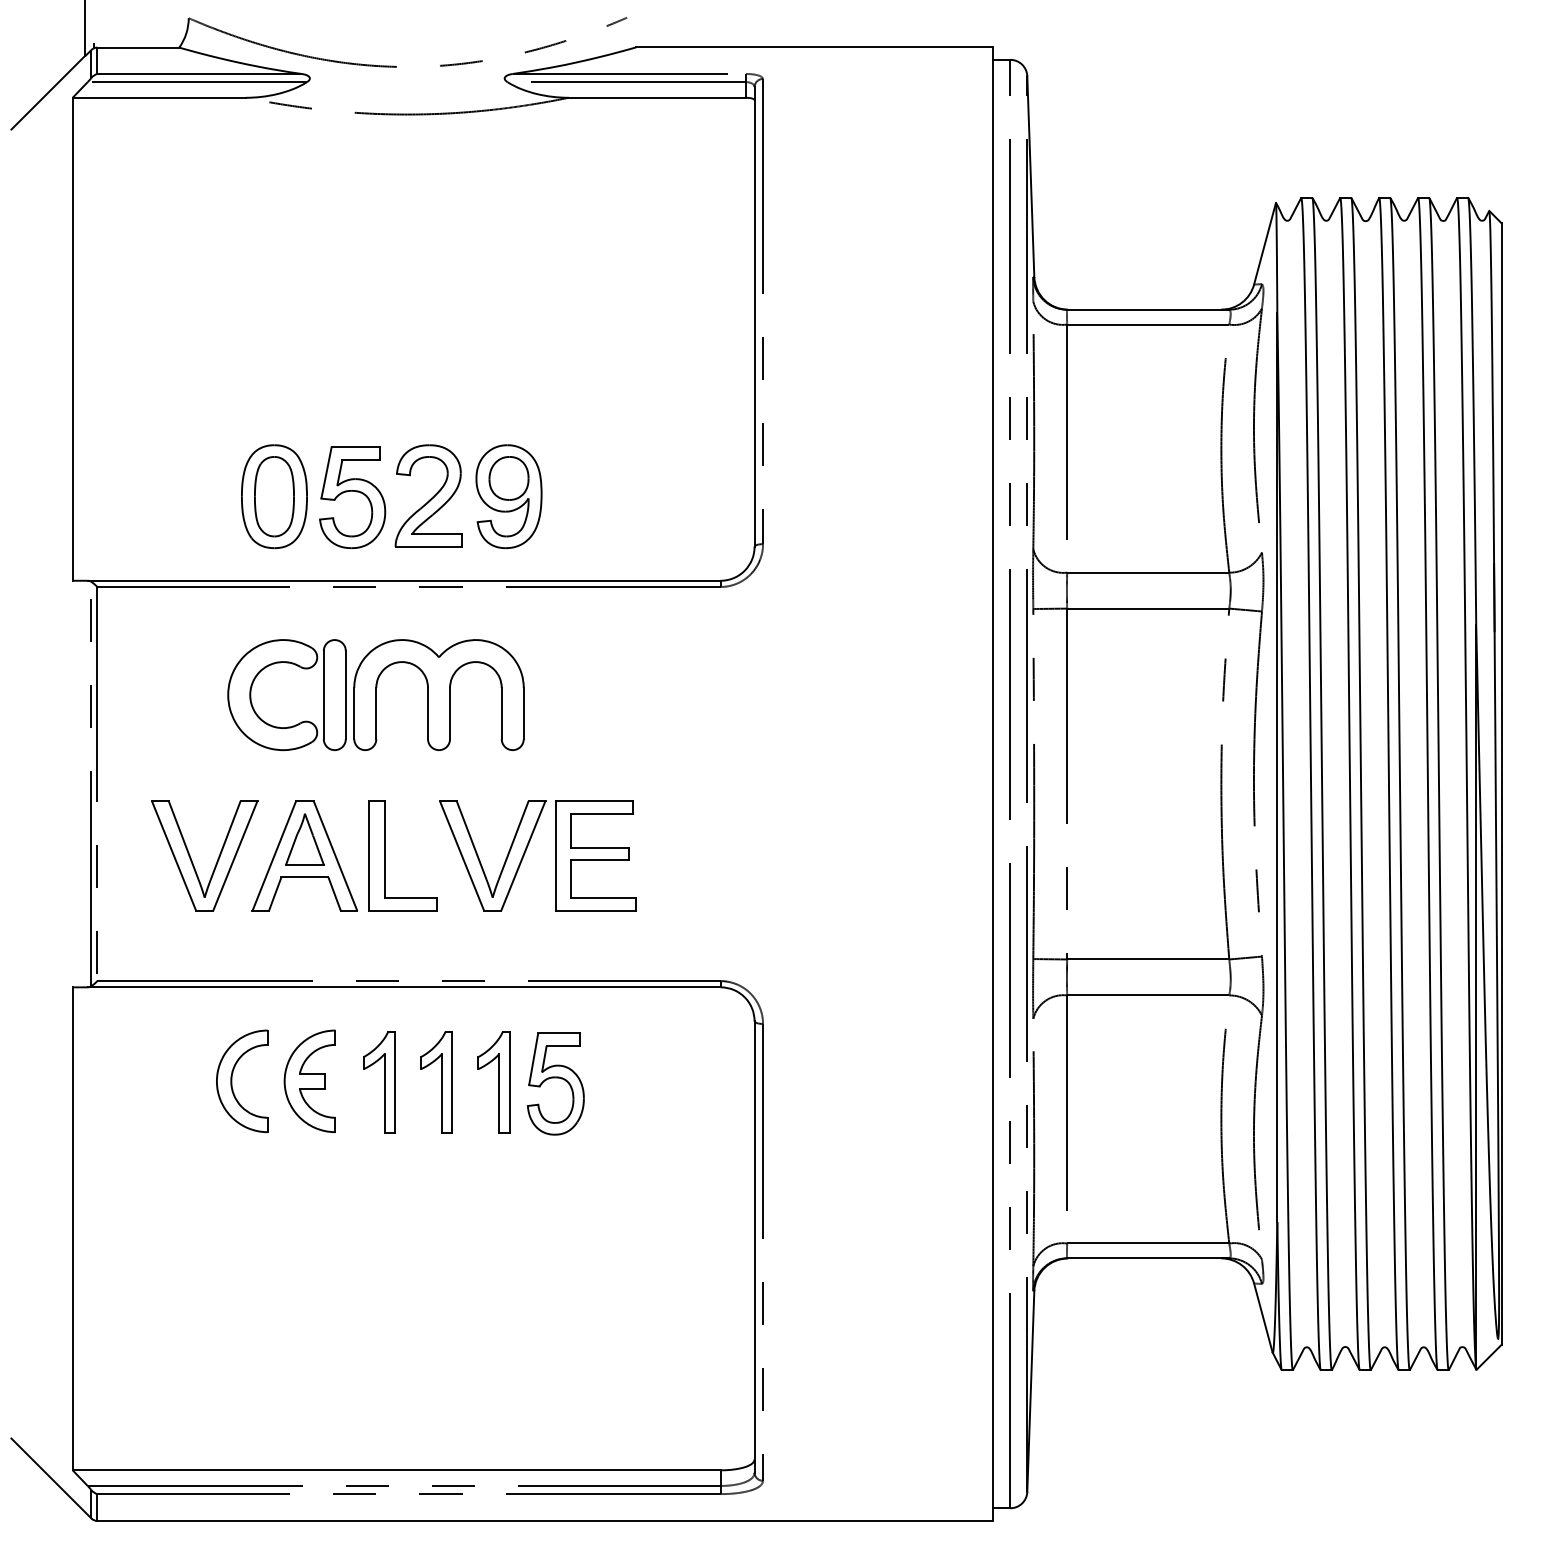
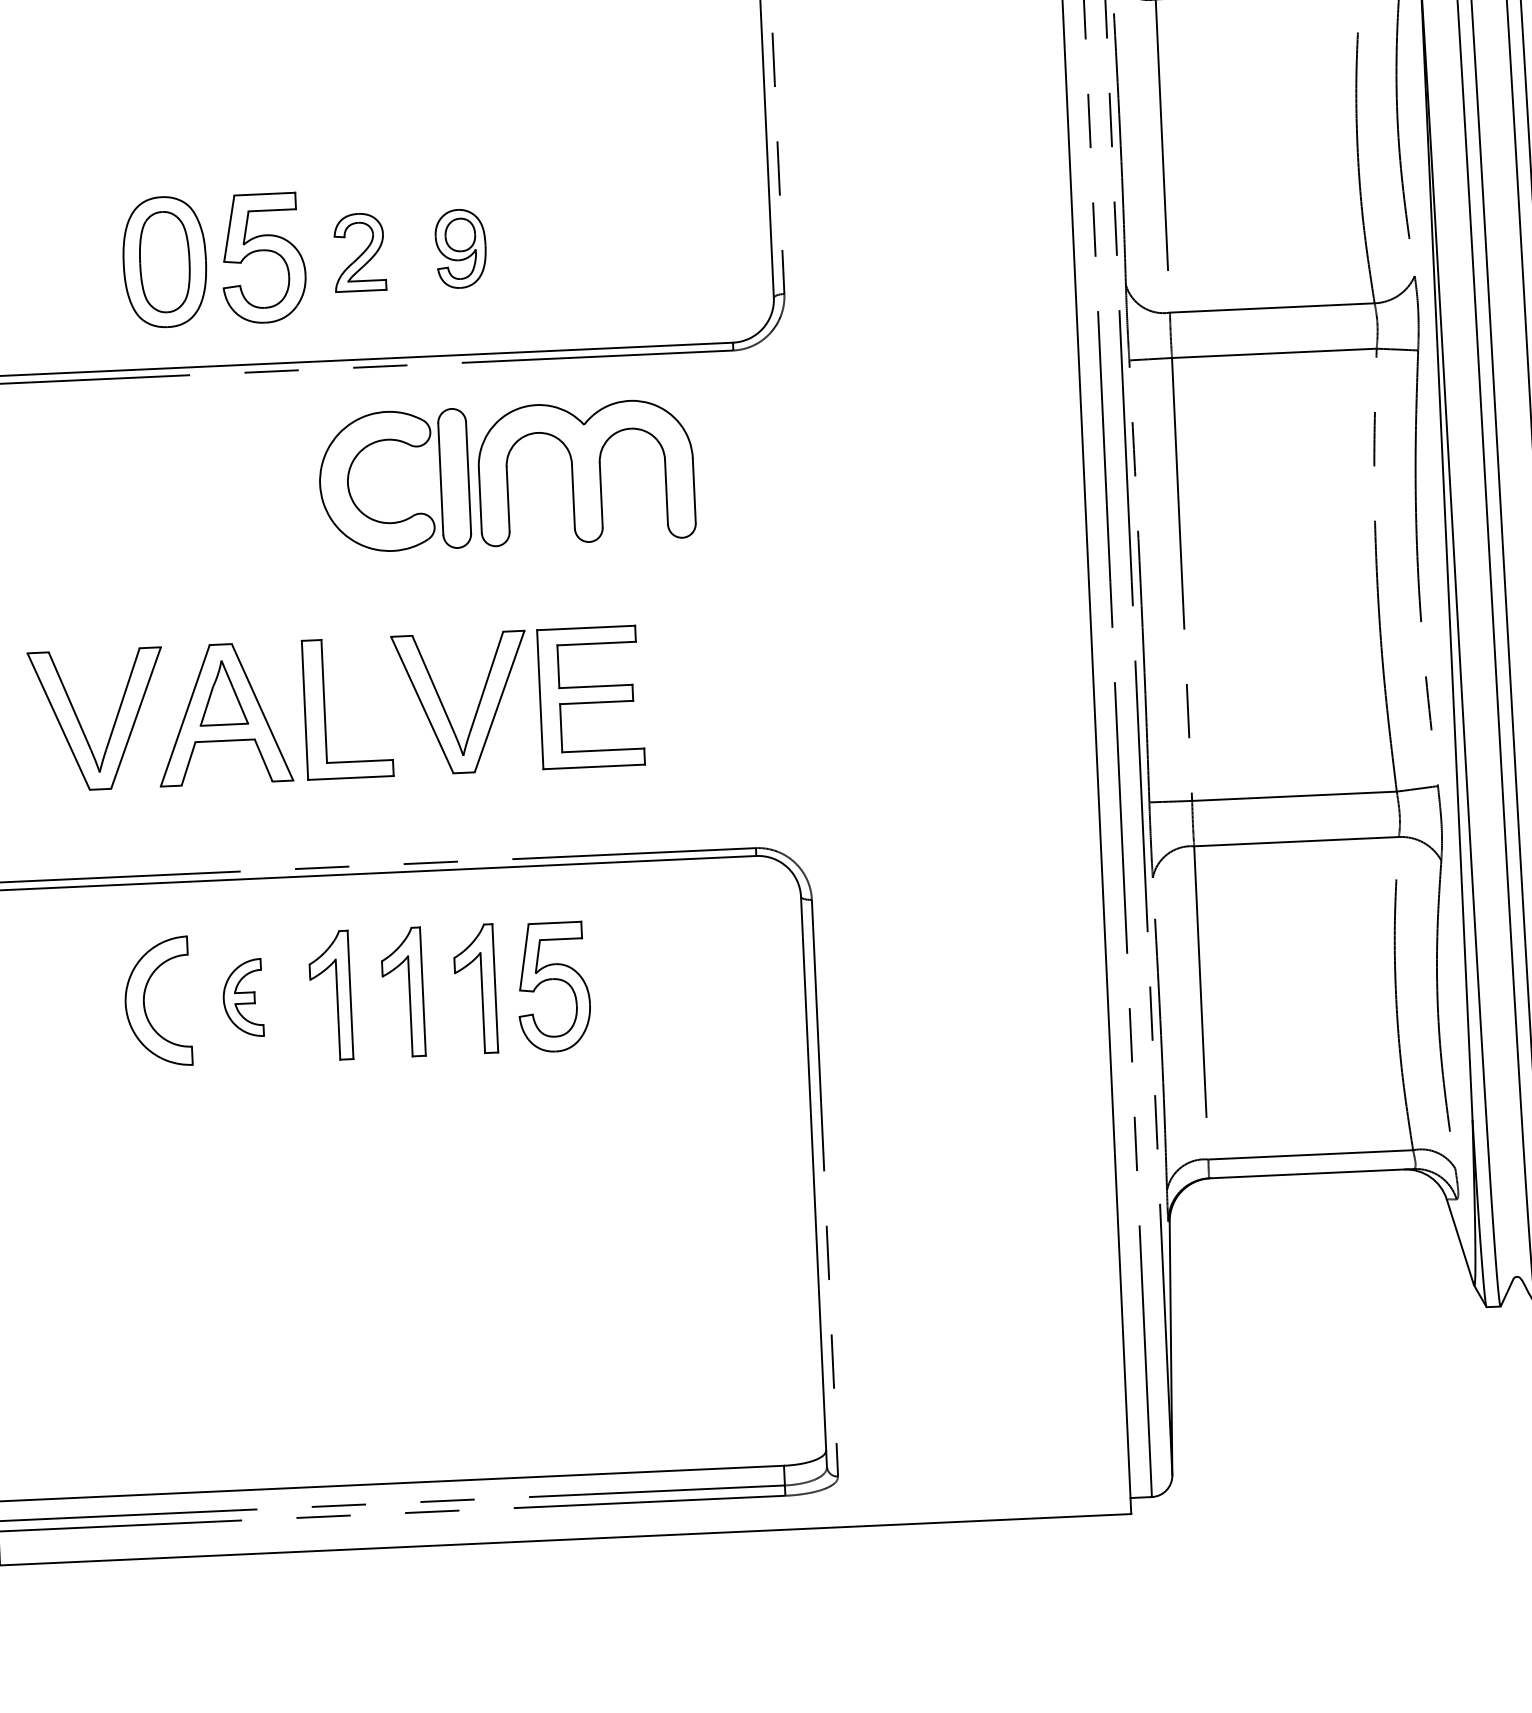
part: (428, 495) -> (359, 251), size x0.6
part: (508, 496) -> (460, 248), size x0.6
part: (375, 694) -> (506, 475), moved
part: (309, 1081) -> (242, 998), size x0.6

